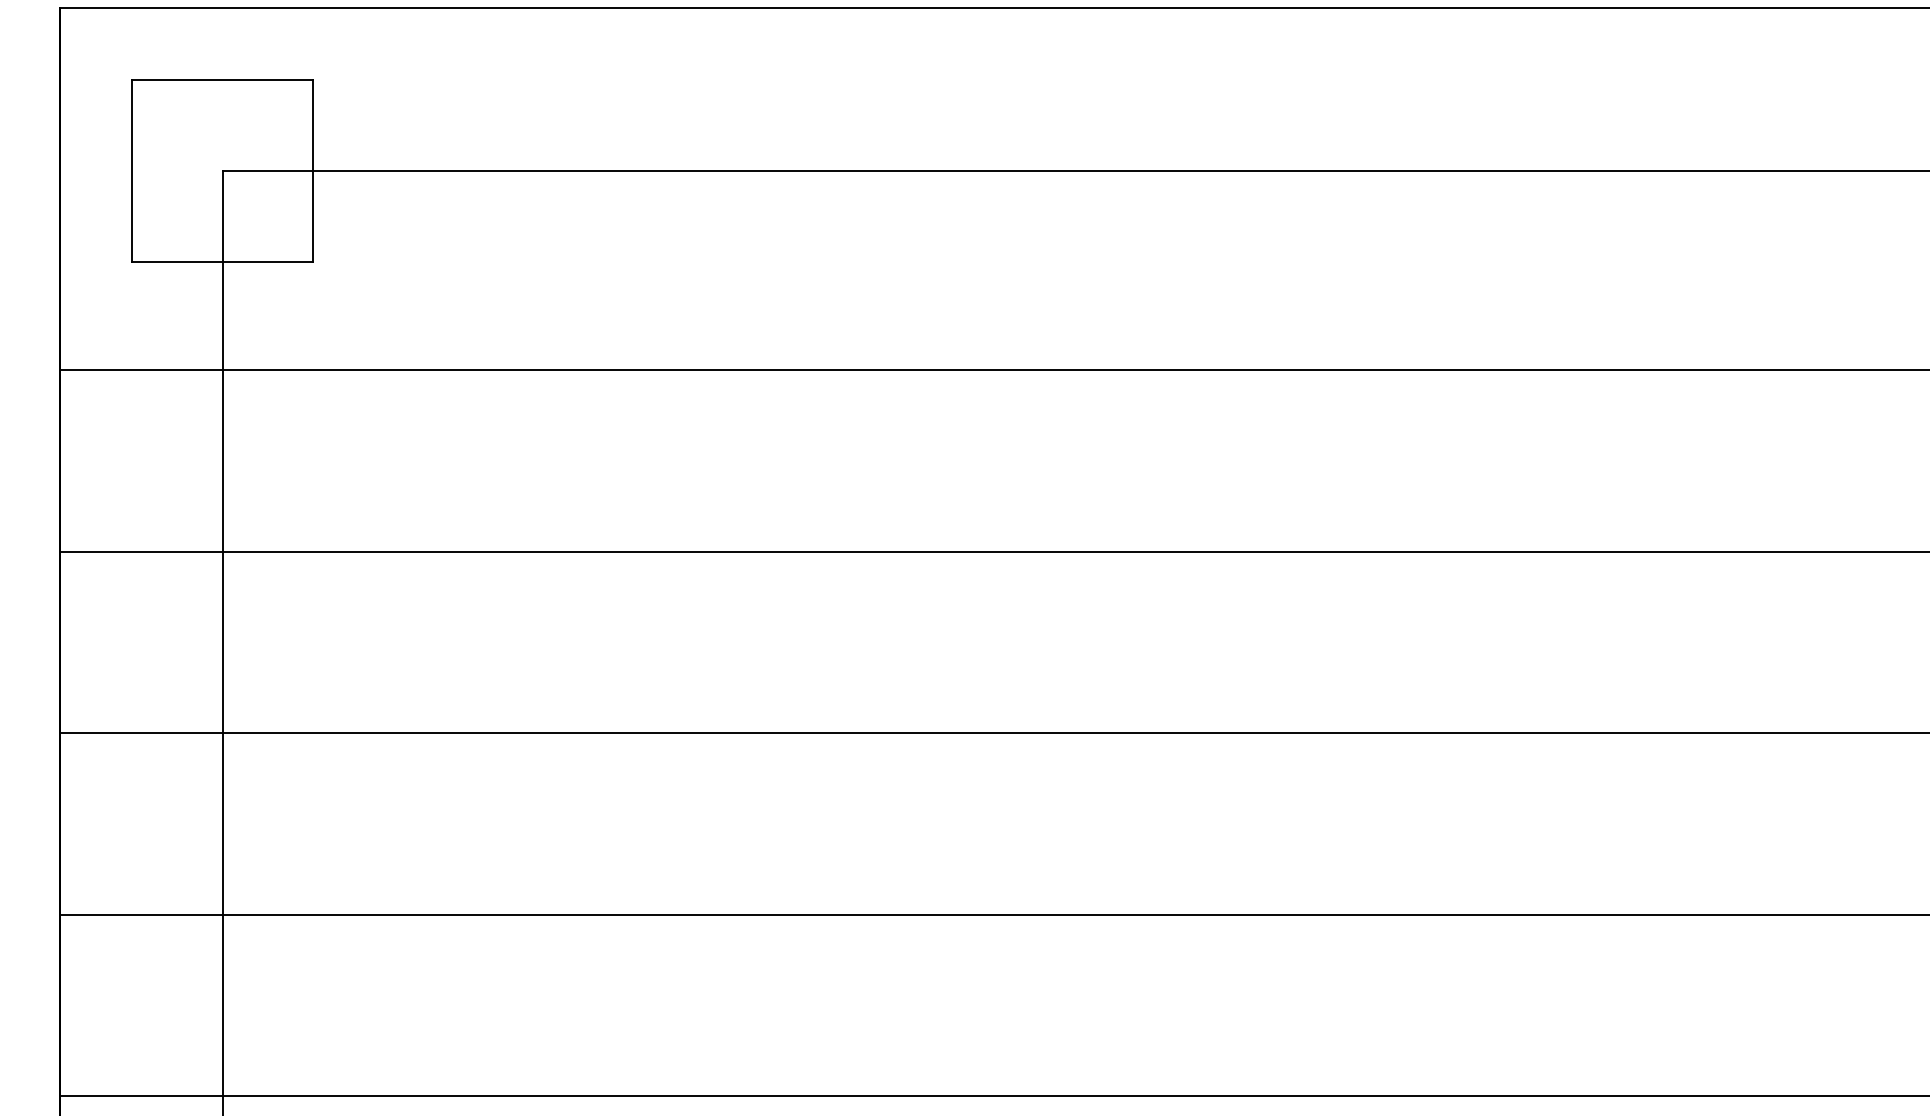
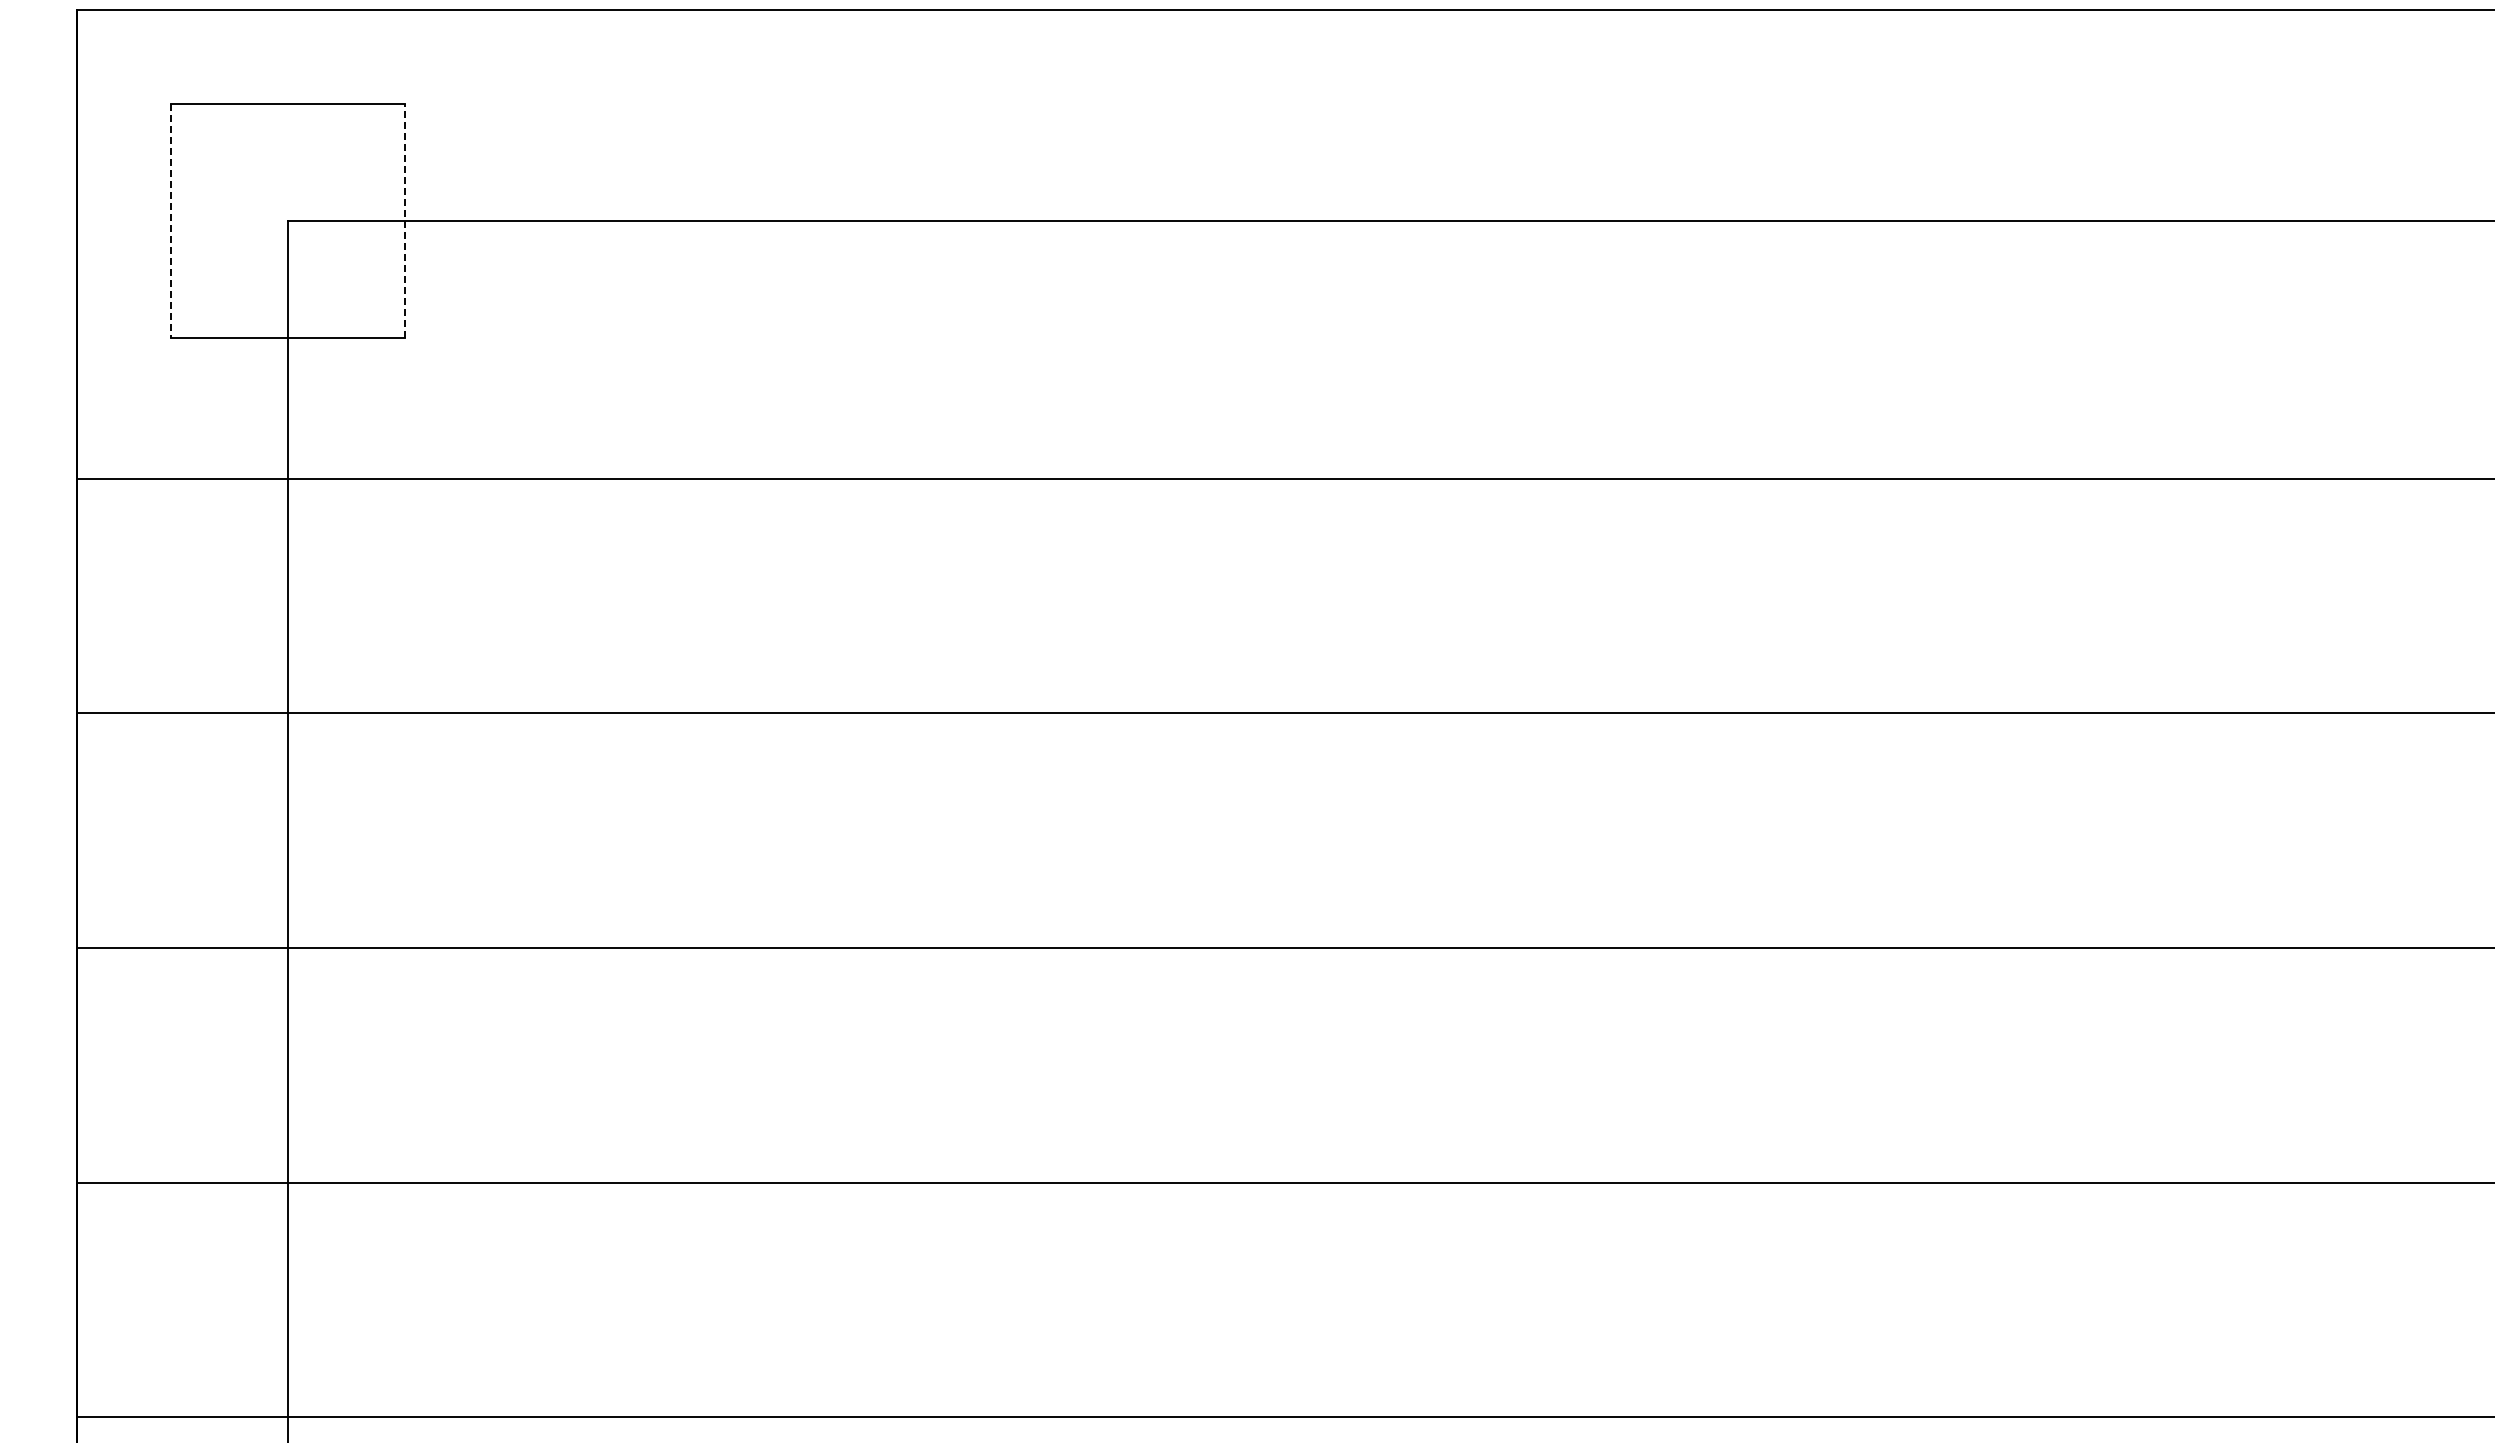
line: (313, 170) -> (405, 220), solid -> dashed
line: (132, 171) -> (170, 221), solid -> dashed

